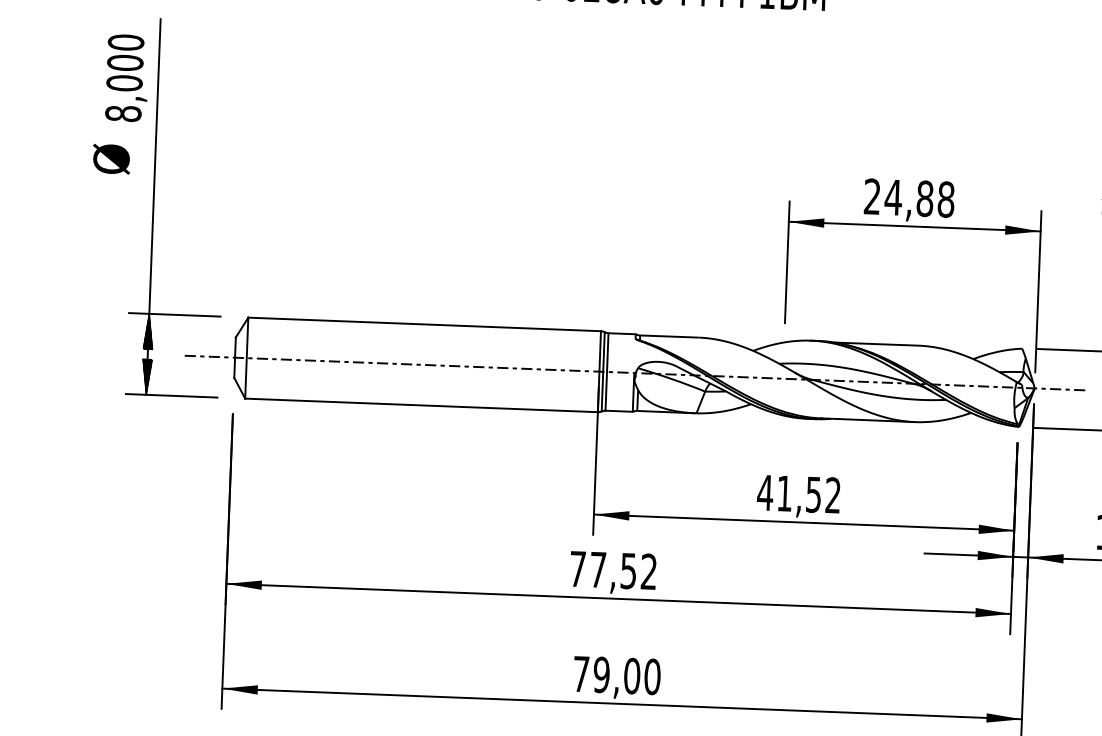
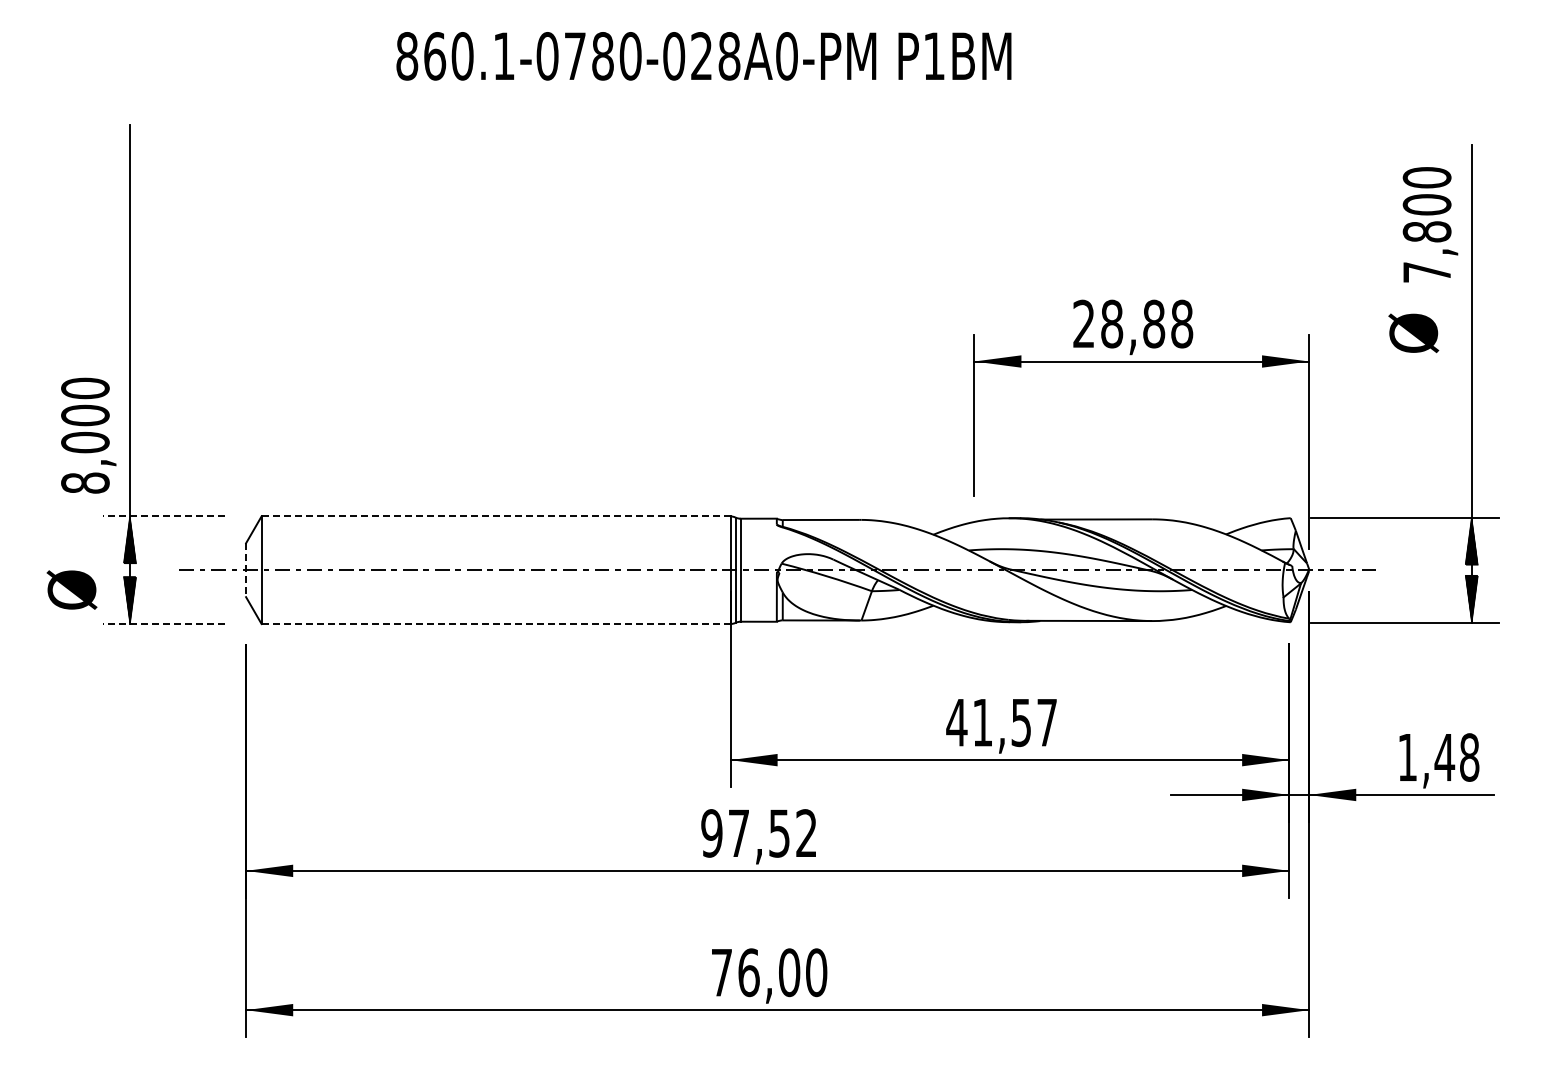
text: (127, 78) -> (88, 435), moved
text: (111, 158) -> (71, 589), moved
text: (893, 197) -> (1111, 323), 24,88 -> 28,88
line: (174, 314) -> (163, 516), solid -> dashed
line: (424, 324) -> (495, 516), solid -> dashed
line: (235, 357) -> (246, 570), solid -> dashed
line: (171, 396) -> (163, 624), solid -> dashed
line: (421, 405) -> (496, 624), solid -> dashed
text: (832, 495) -> (1046, 722), 41,52 -> 41,57
text: (577, 569) -> (711, 833), 77,52 -> 97,52
text: (601, 674) -> (748, 972), 79,00 -> 76,00

